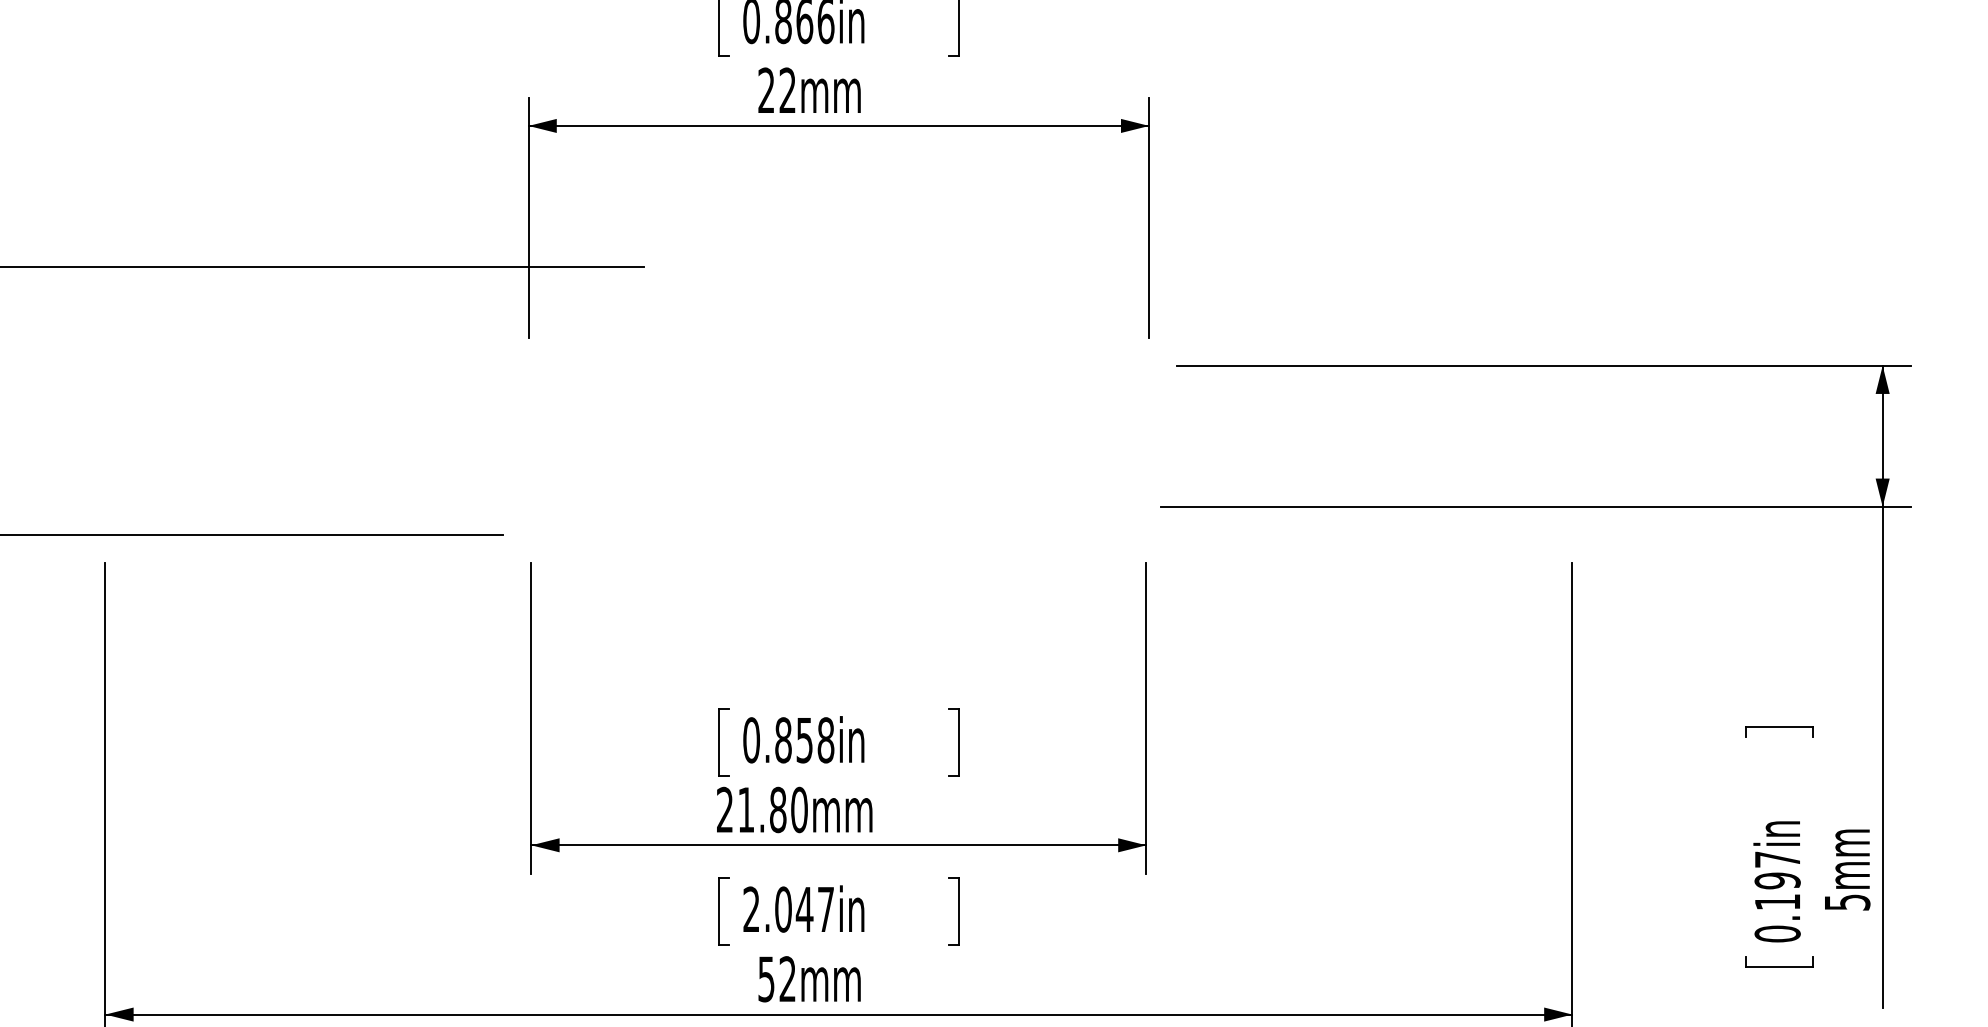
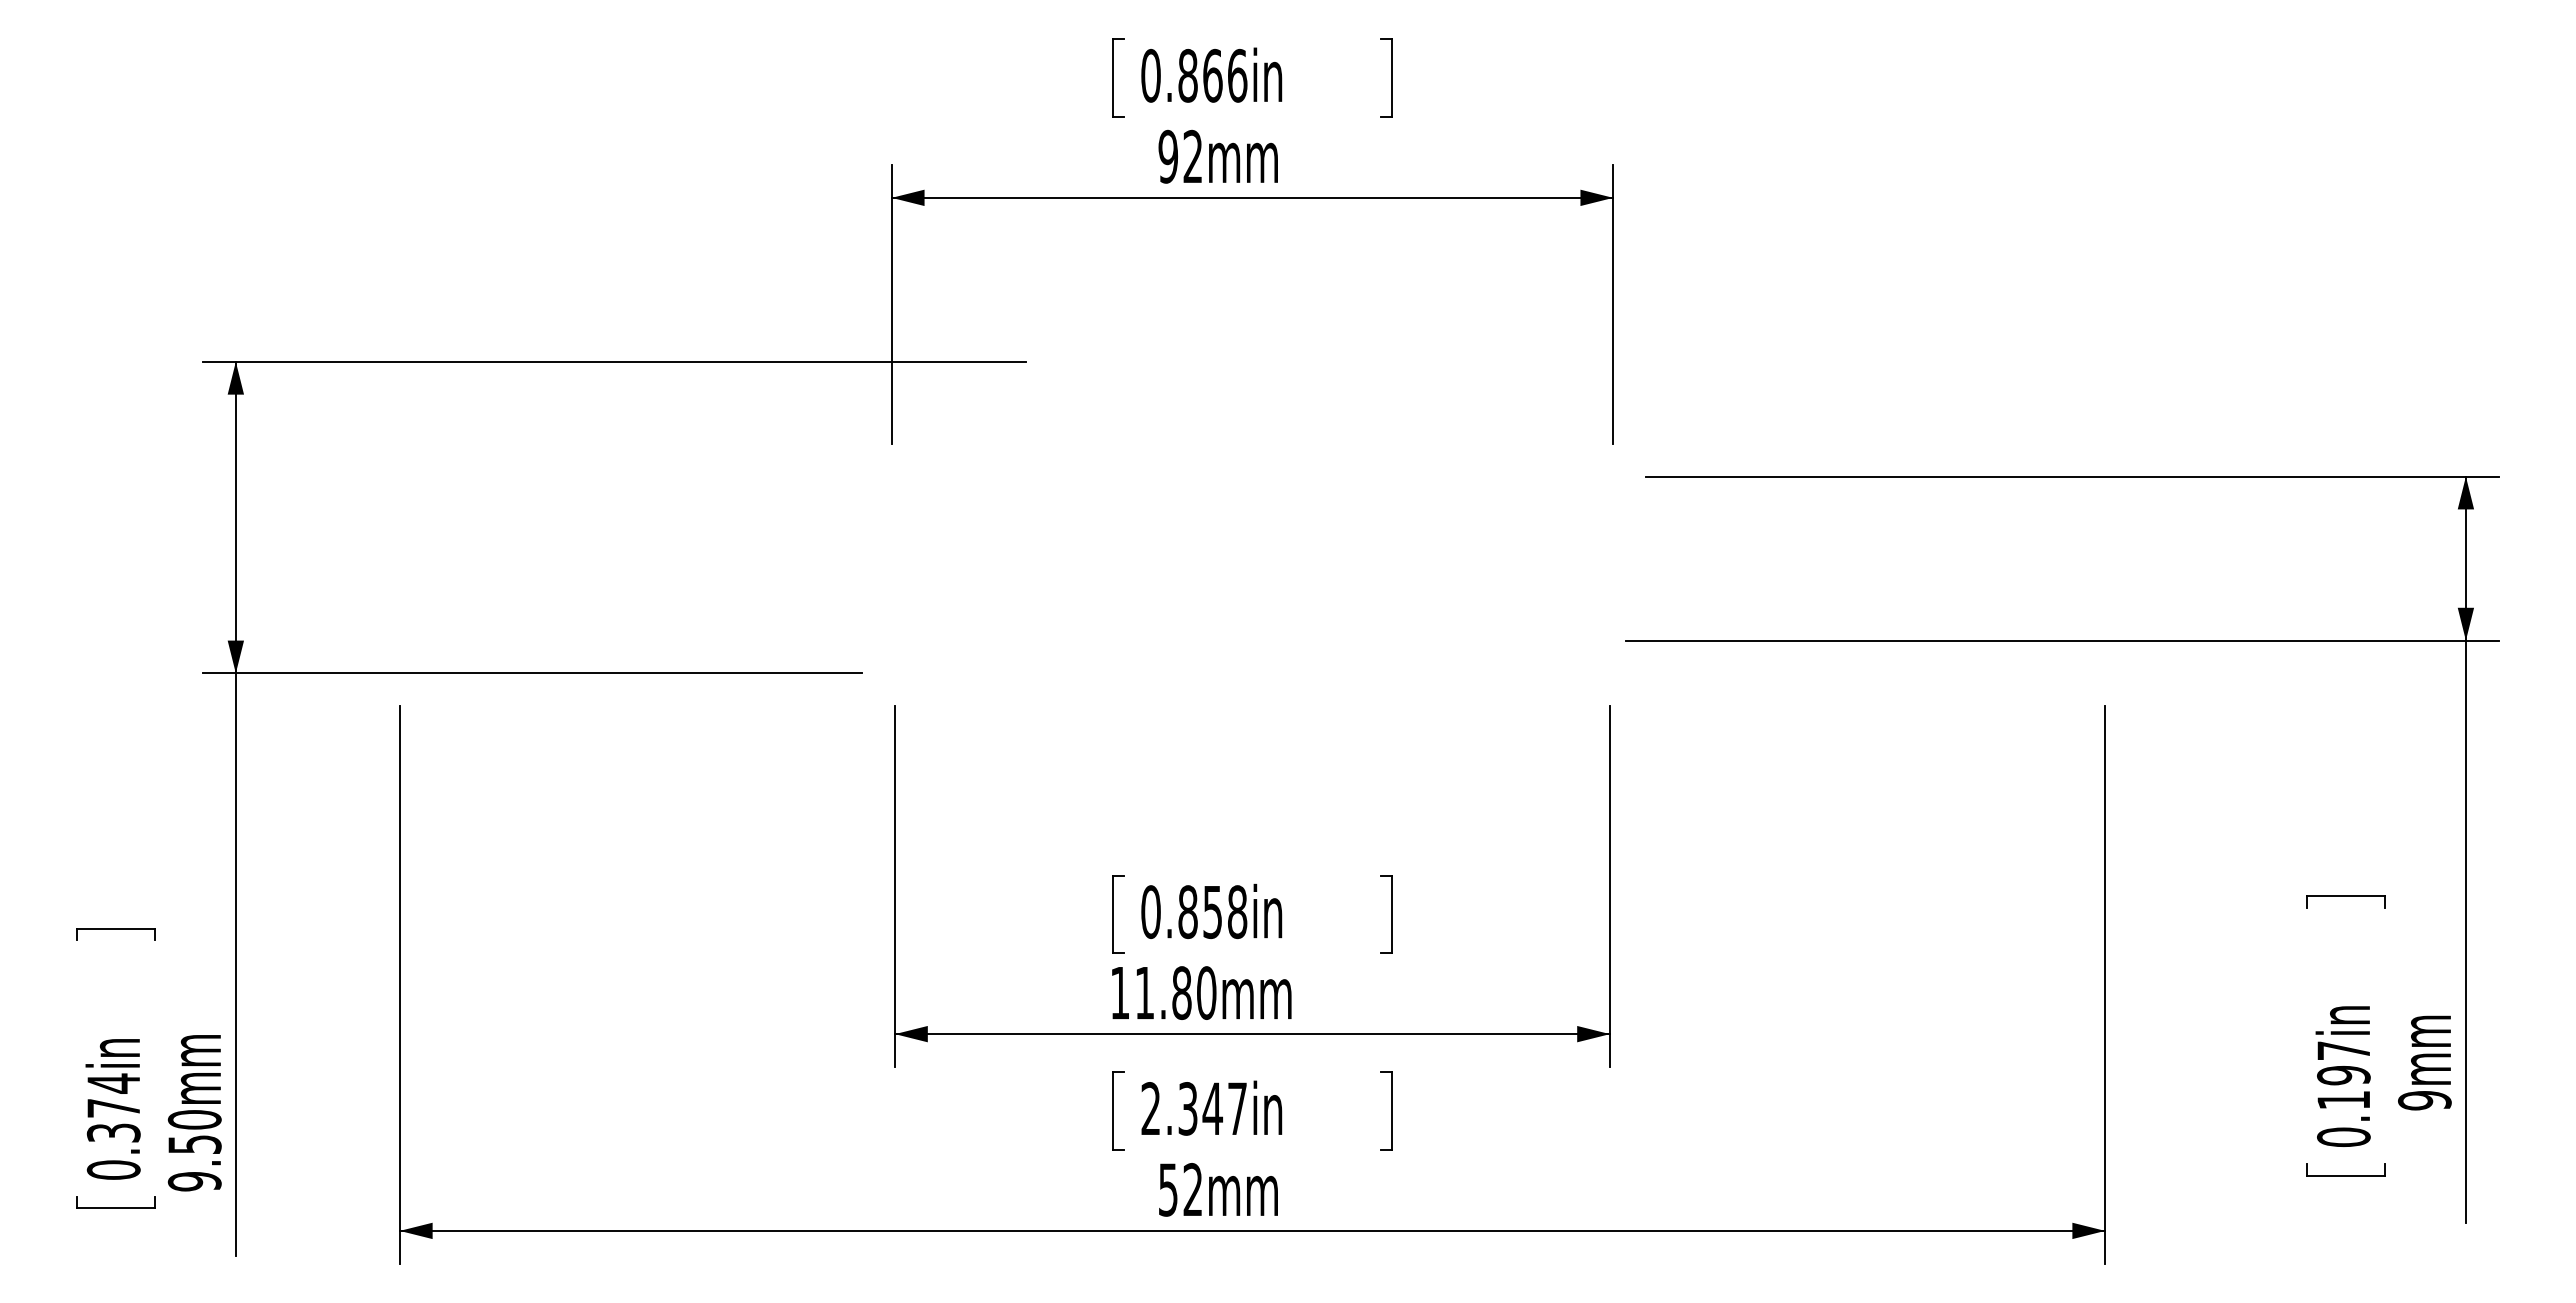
text: (765, 90) -> (1167, 156), 22mm -> 92mm
text: (724, 809) -> (1119, 992), 21.80mm -> 11.80mm
text: (1847, 902) -> (2424, 1100), 5mm -> 9mm
text: (782, 909) -> (1187, 1108), 2.047in -> 2.347in

